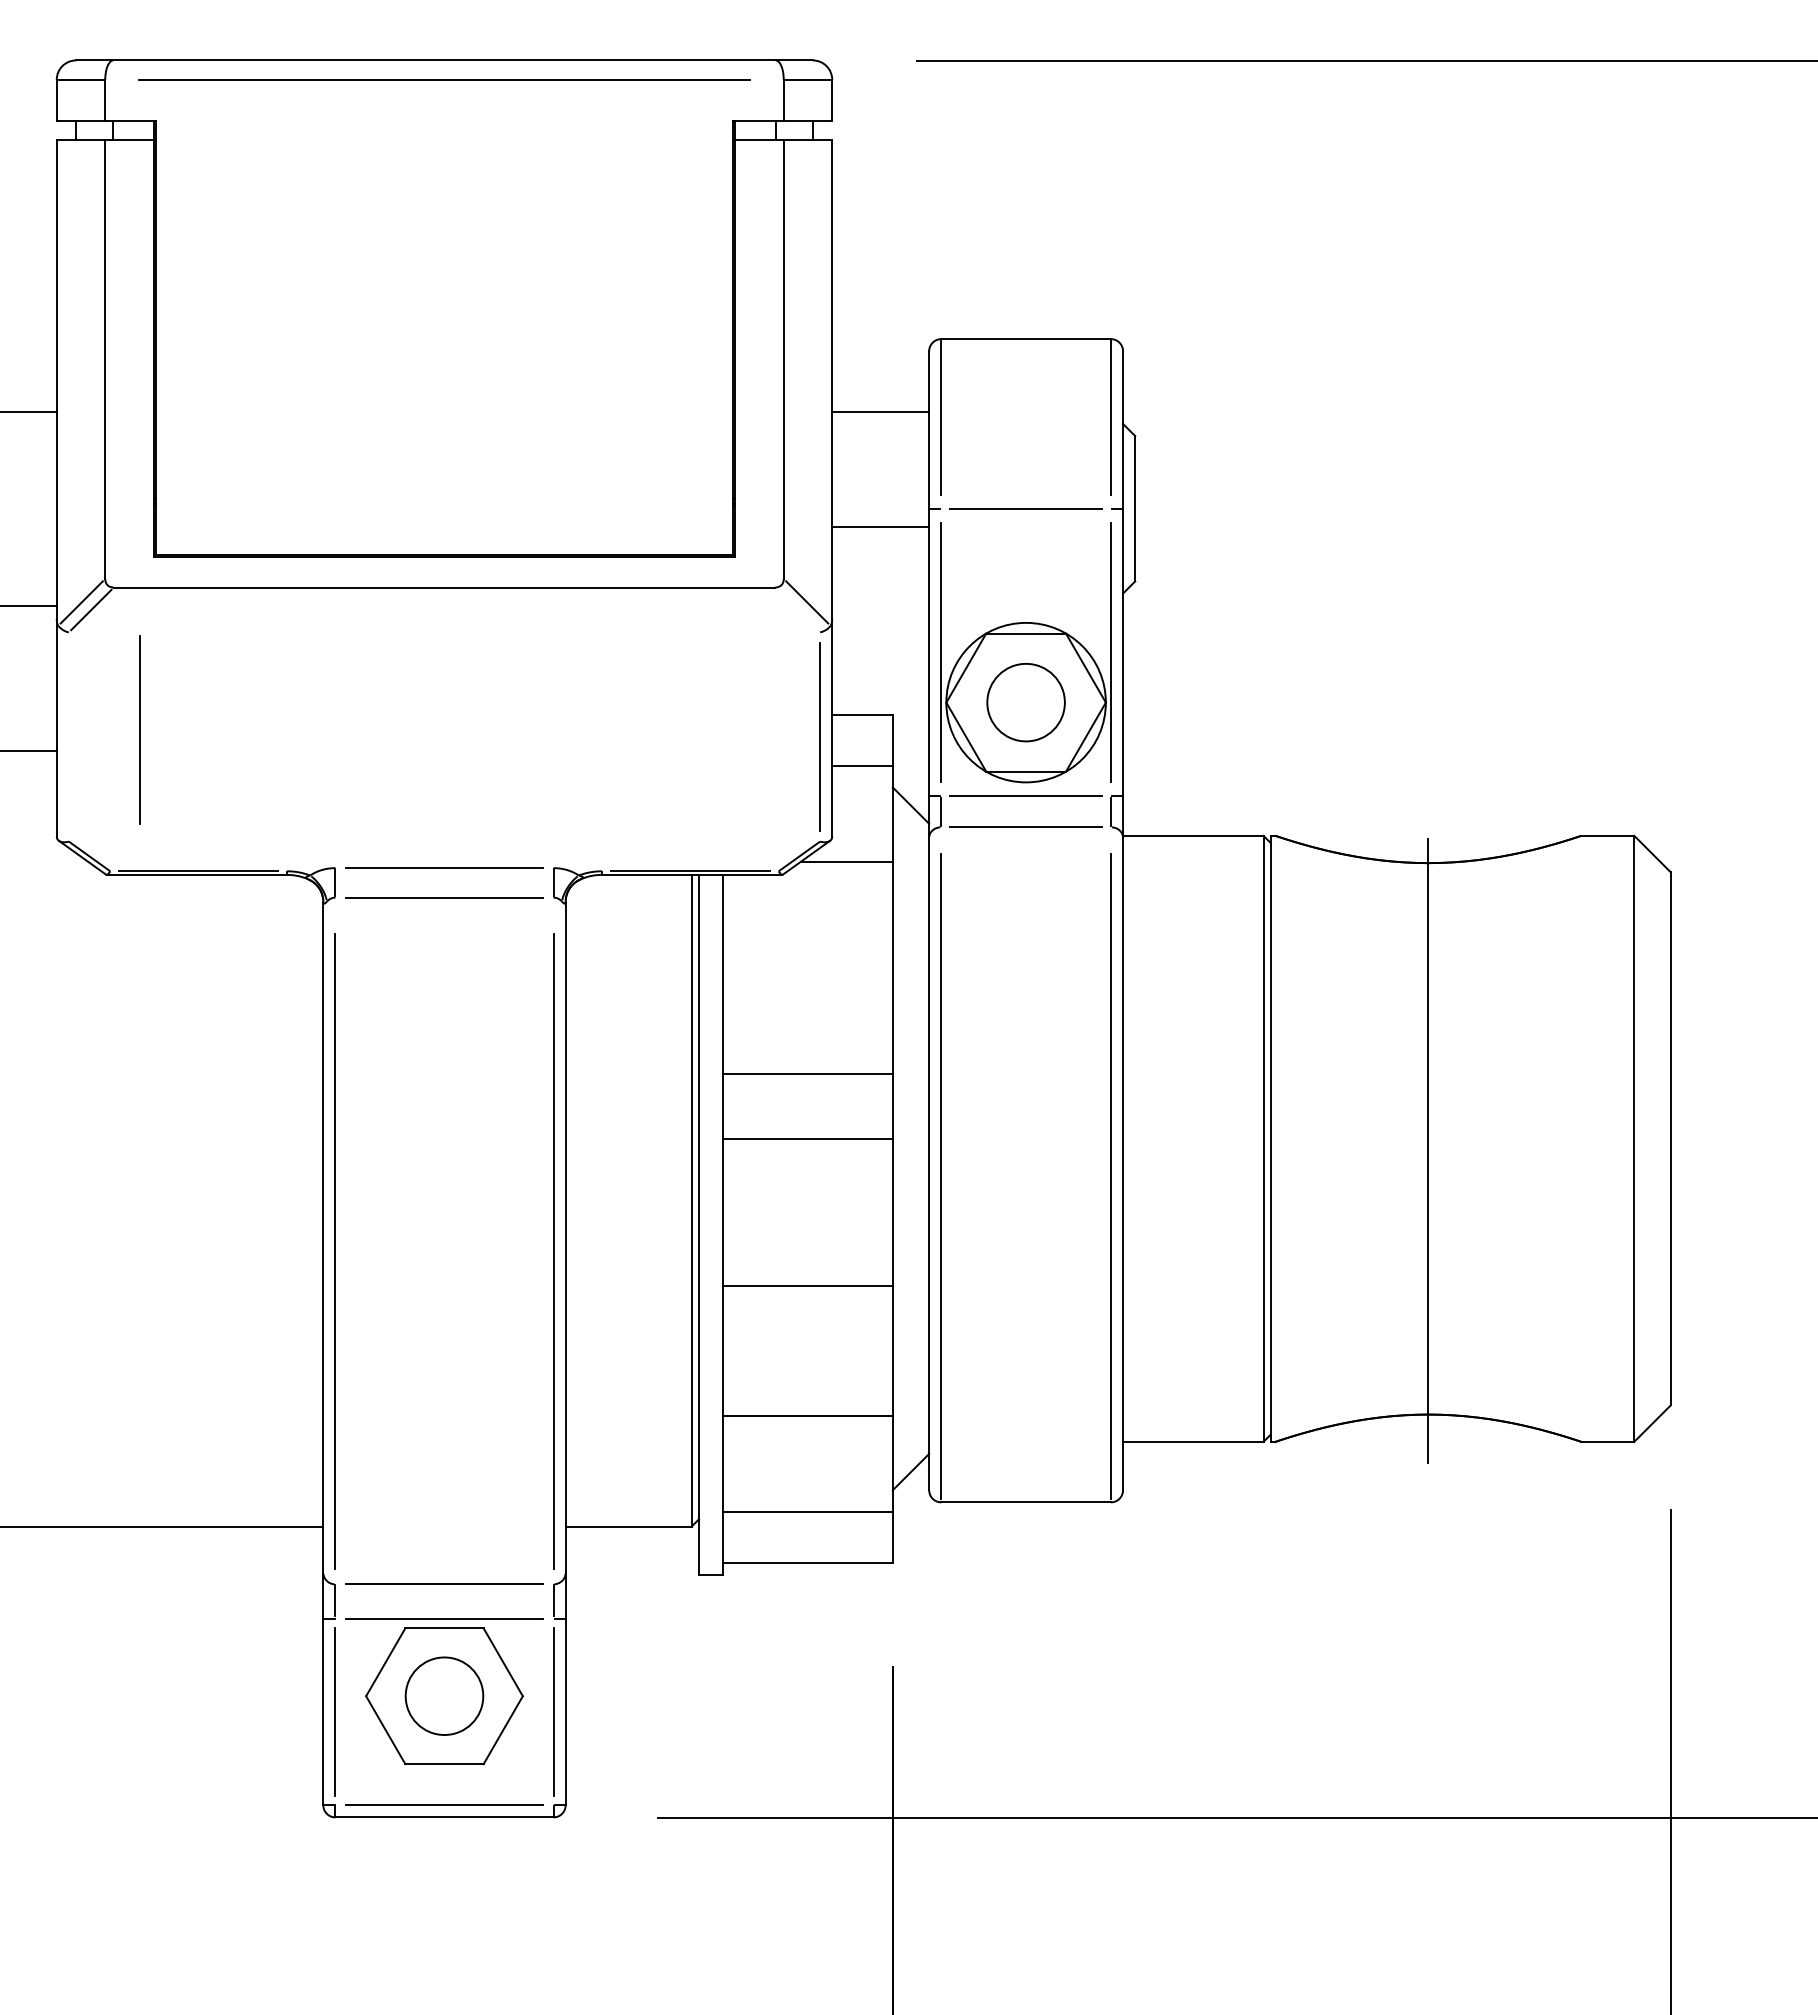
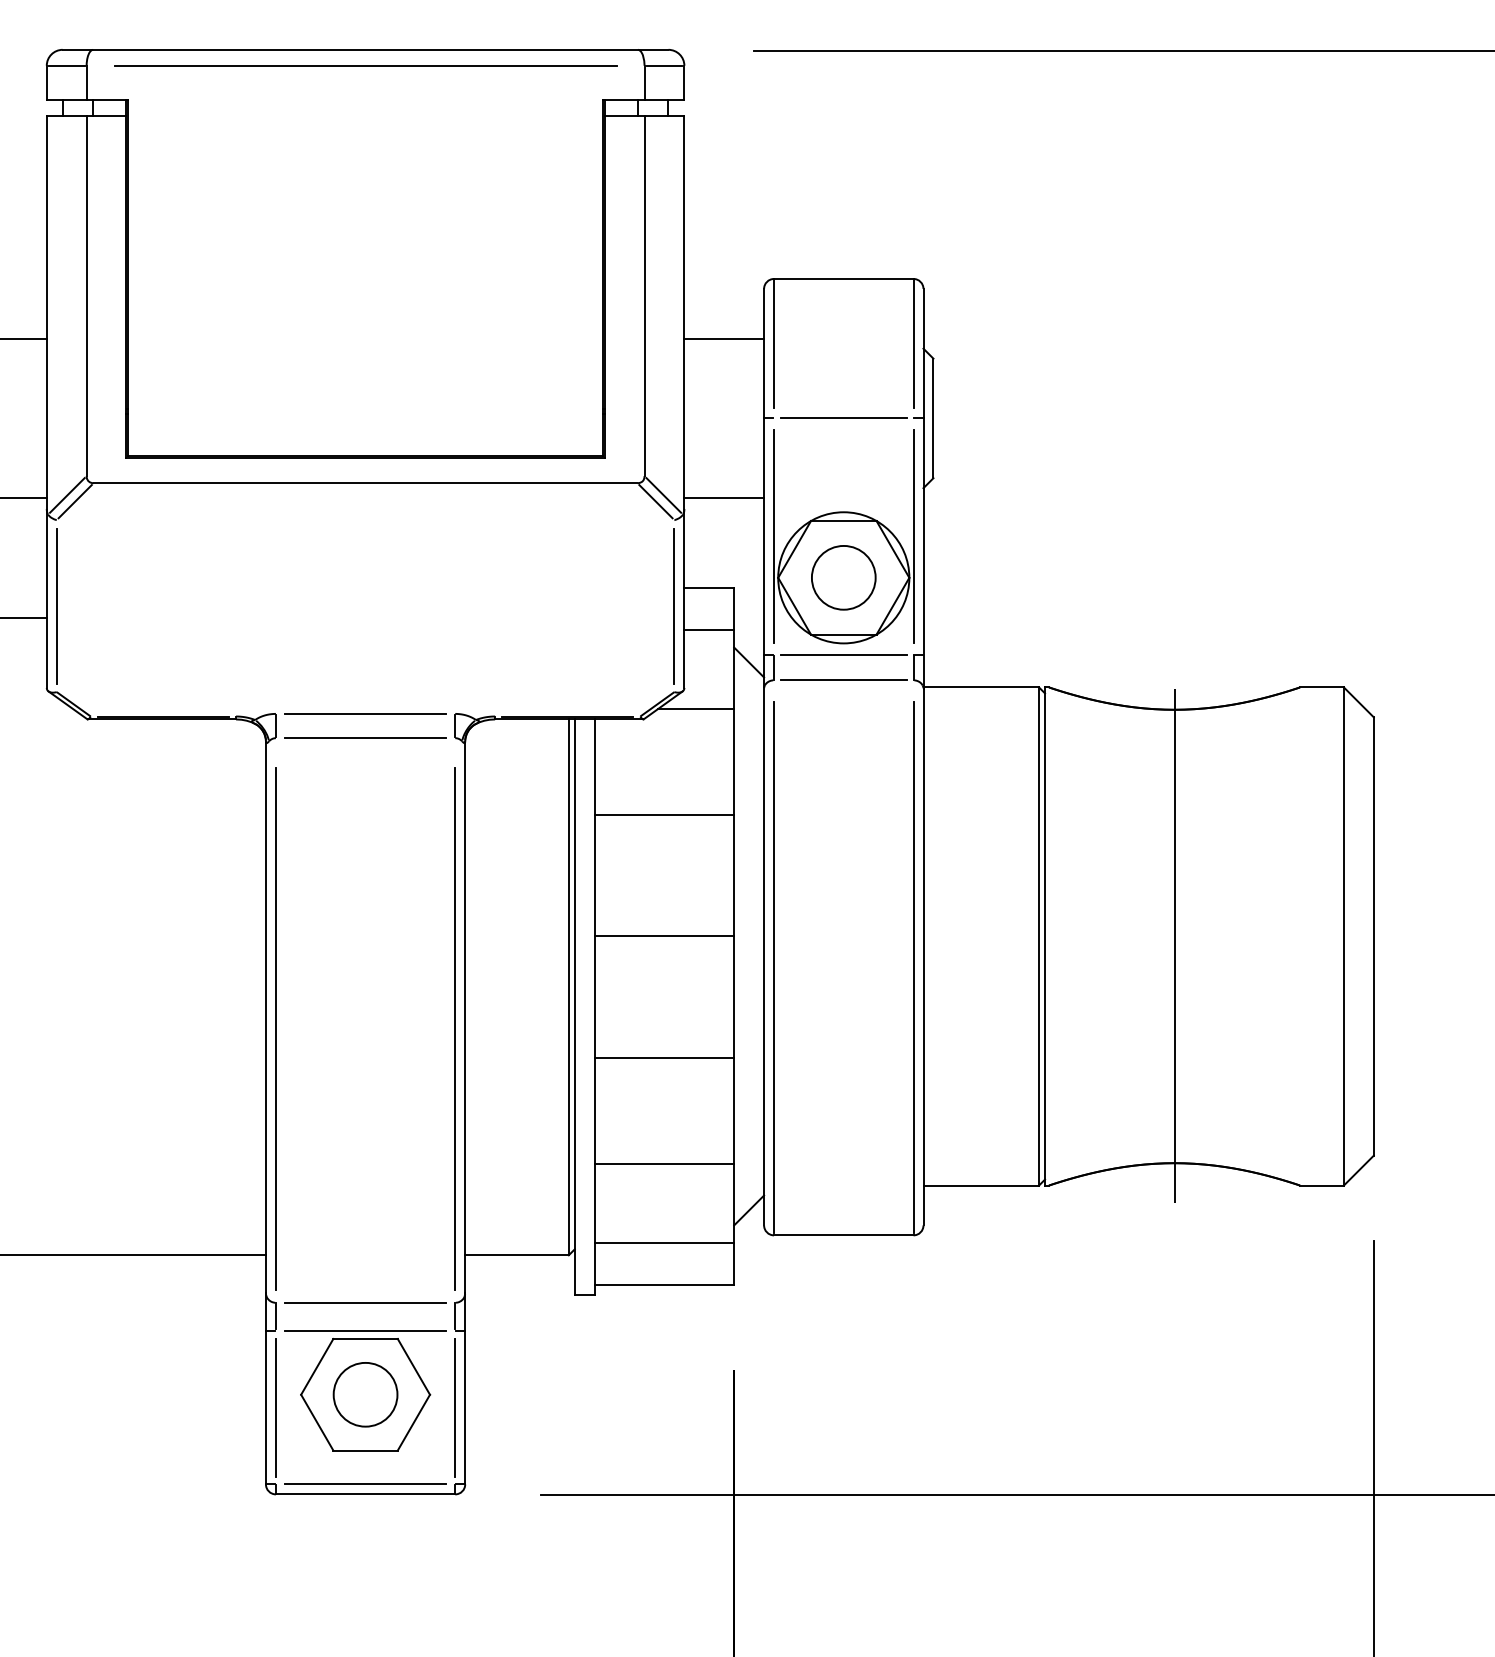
line: (880, 526) -> (724, 497), moved
line: (797, 609) -> (655, 501), added
line: (139, 729) -> (56, 605), moved
line: (807, 1073) -> (664, 815), moved

